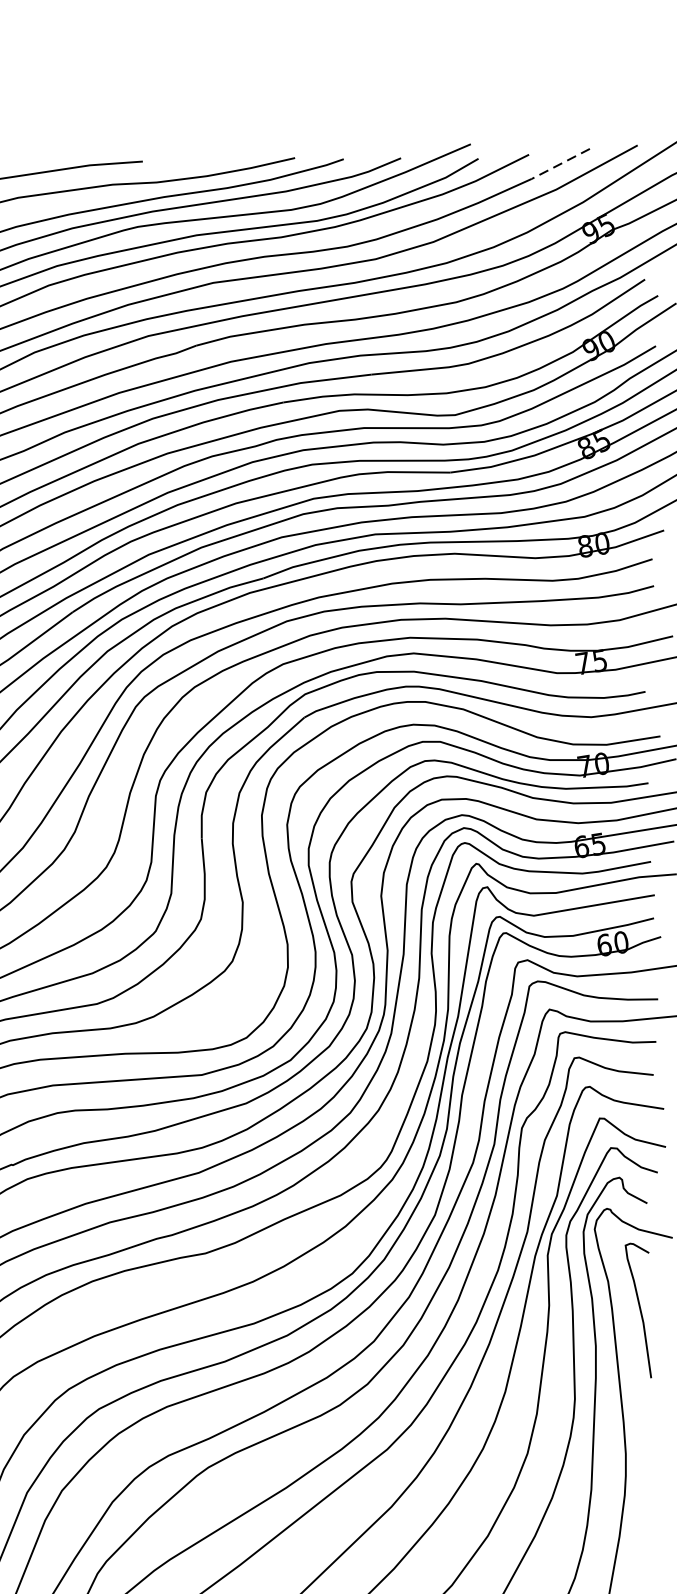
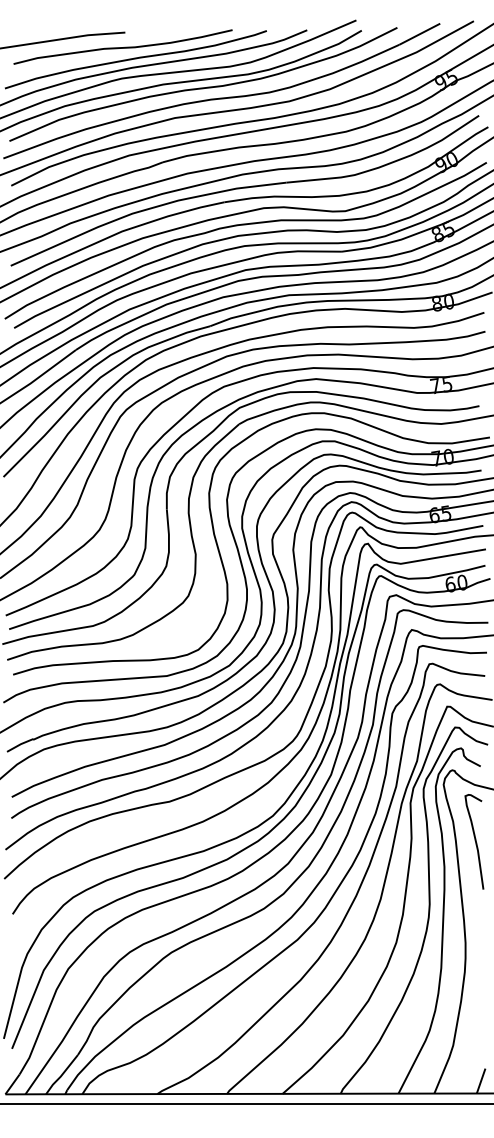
line: (560, 164) -> (419, 34), dashed -> solid

